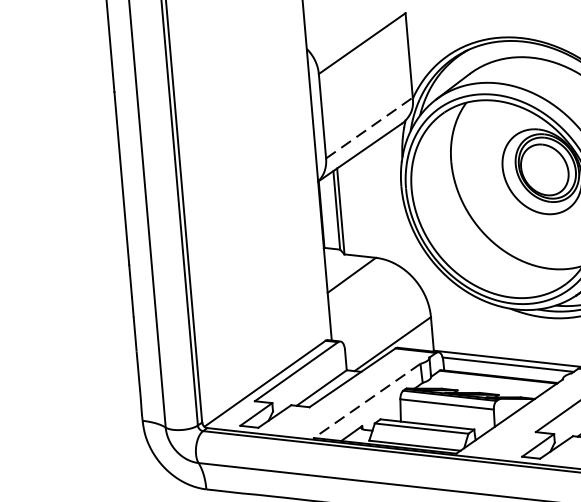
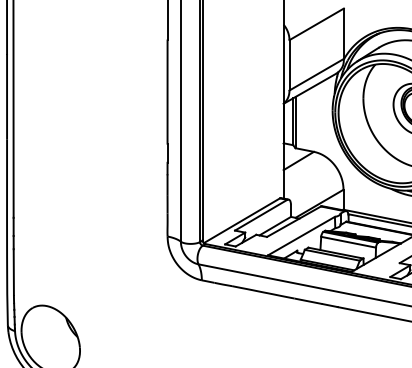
line: (370, 127) -> (317, 74), dashed -> solid
line: (367, 401) -> (301, 236), dashed -> solid

